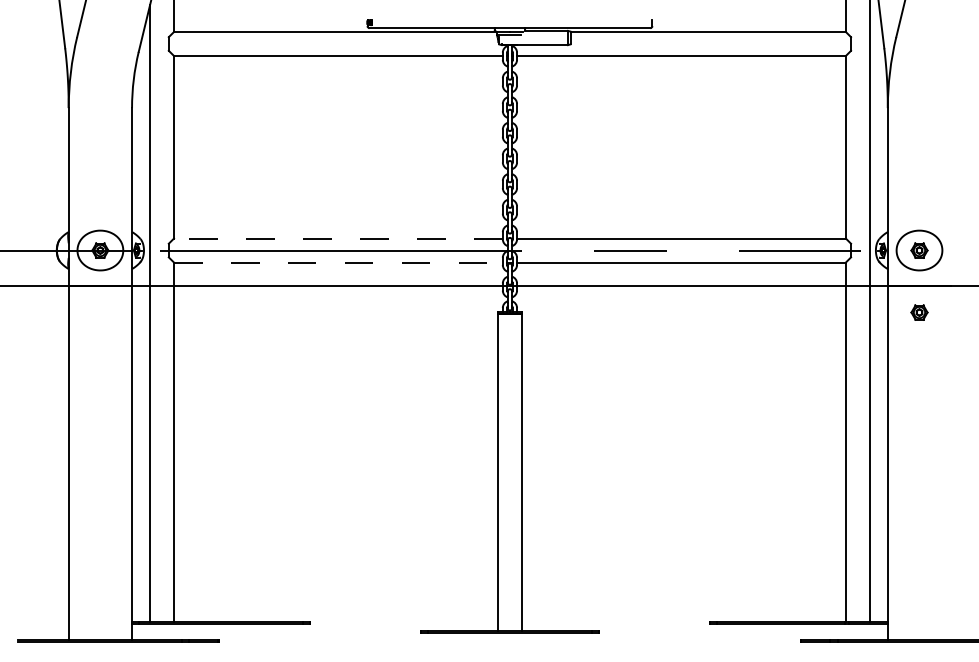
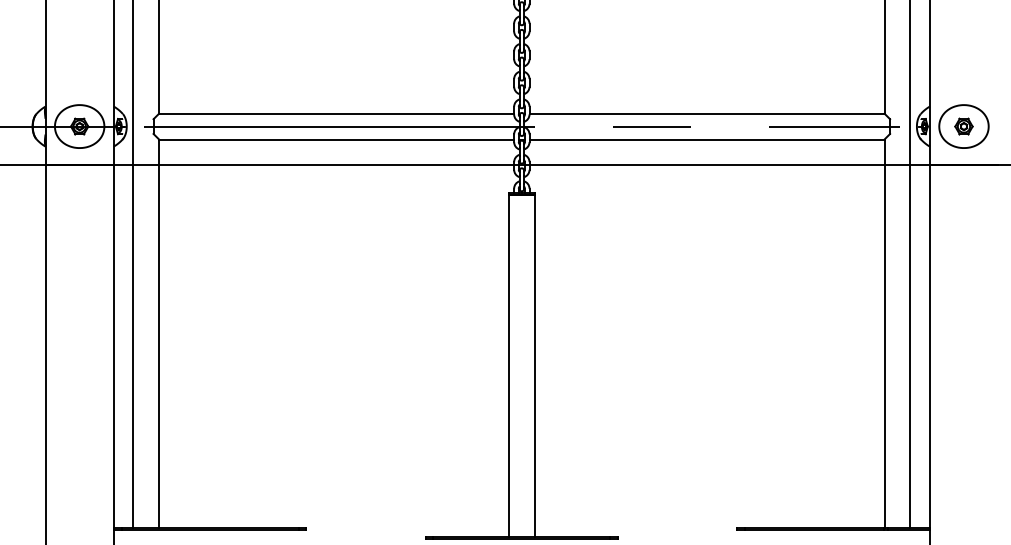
line: (337, 238) -> (335, 113), dashed -> solid
line: (338, 262) -> (336, 139), dashed -> solid
part: (919, 312) -> (963, 193), removed

